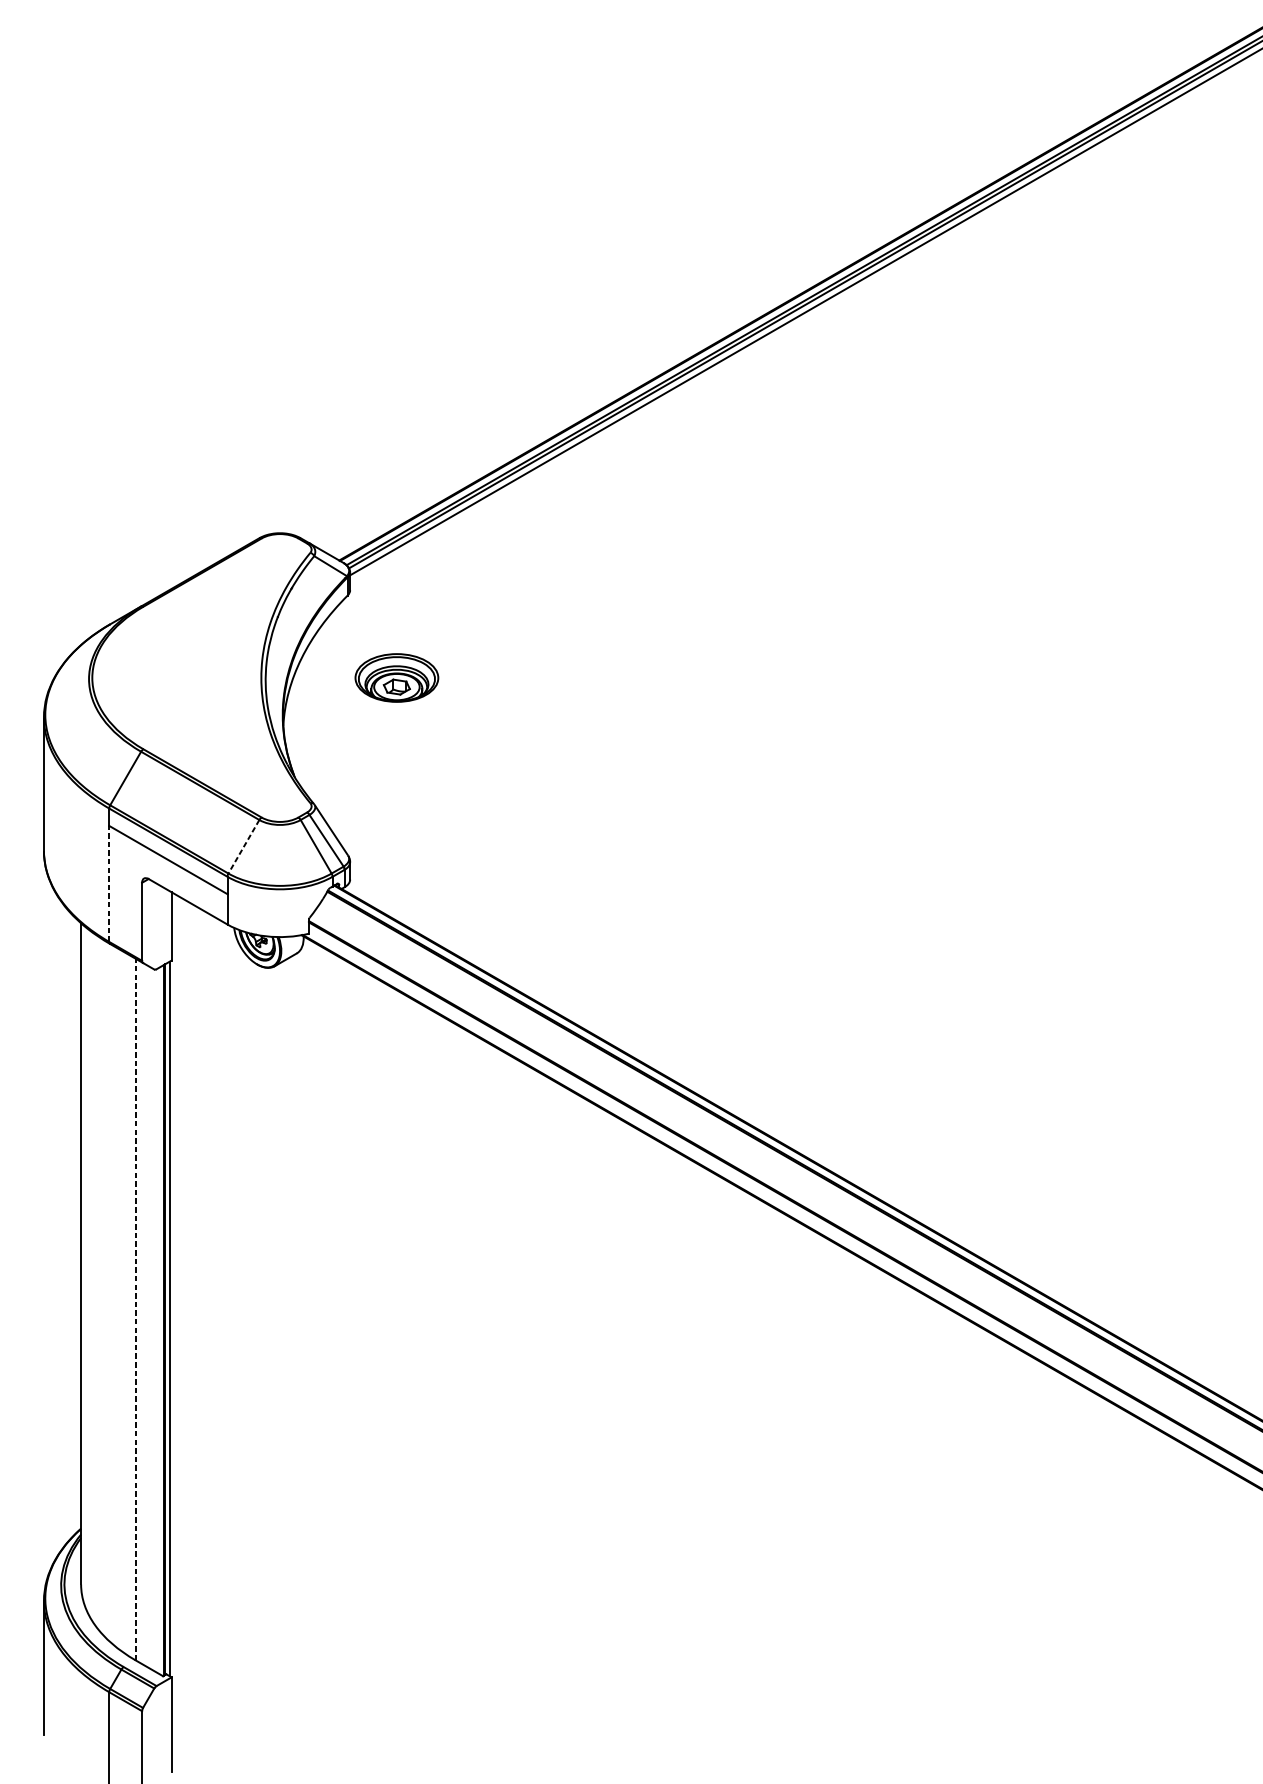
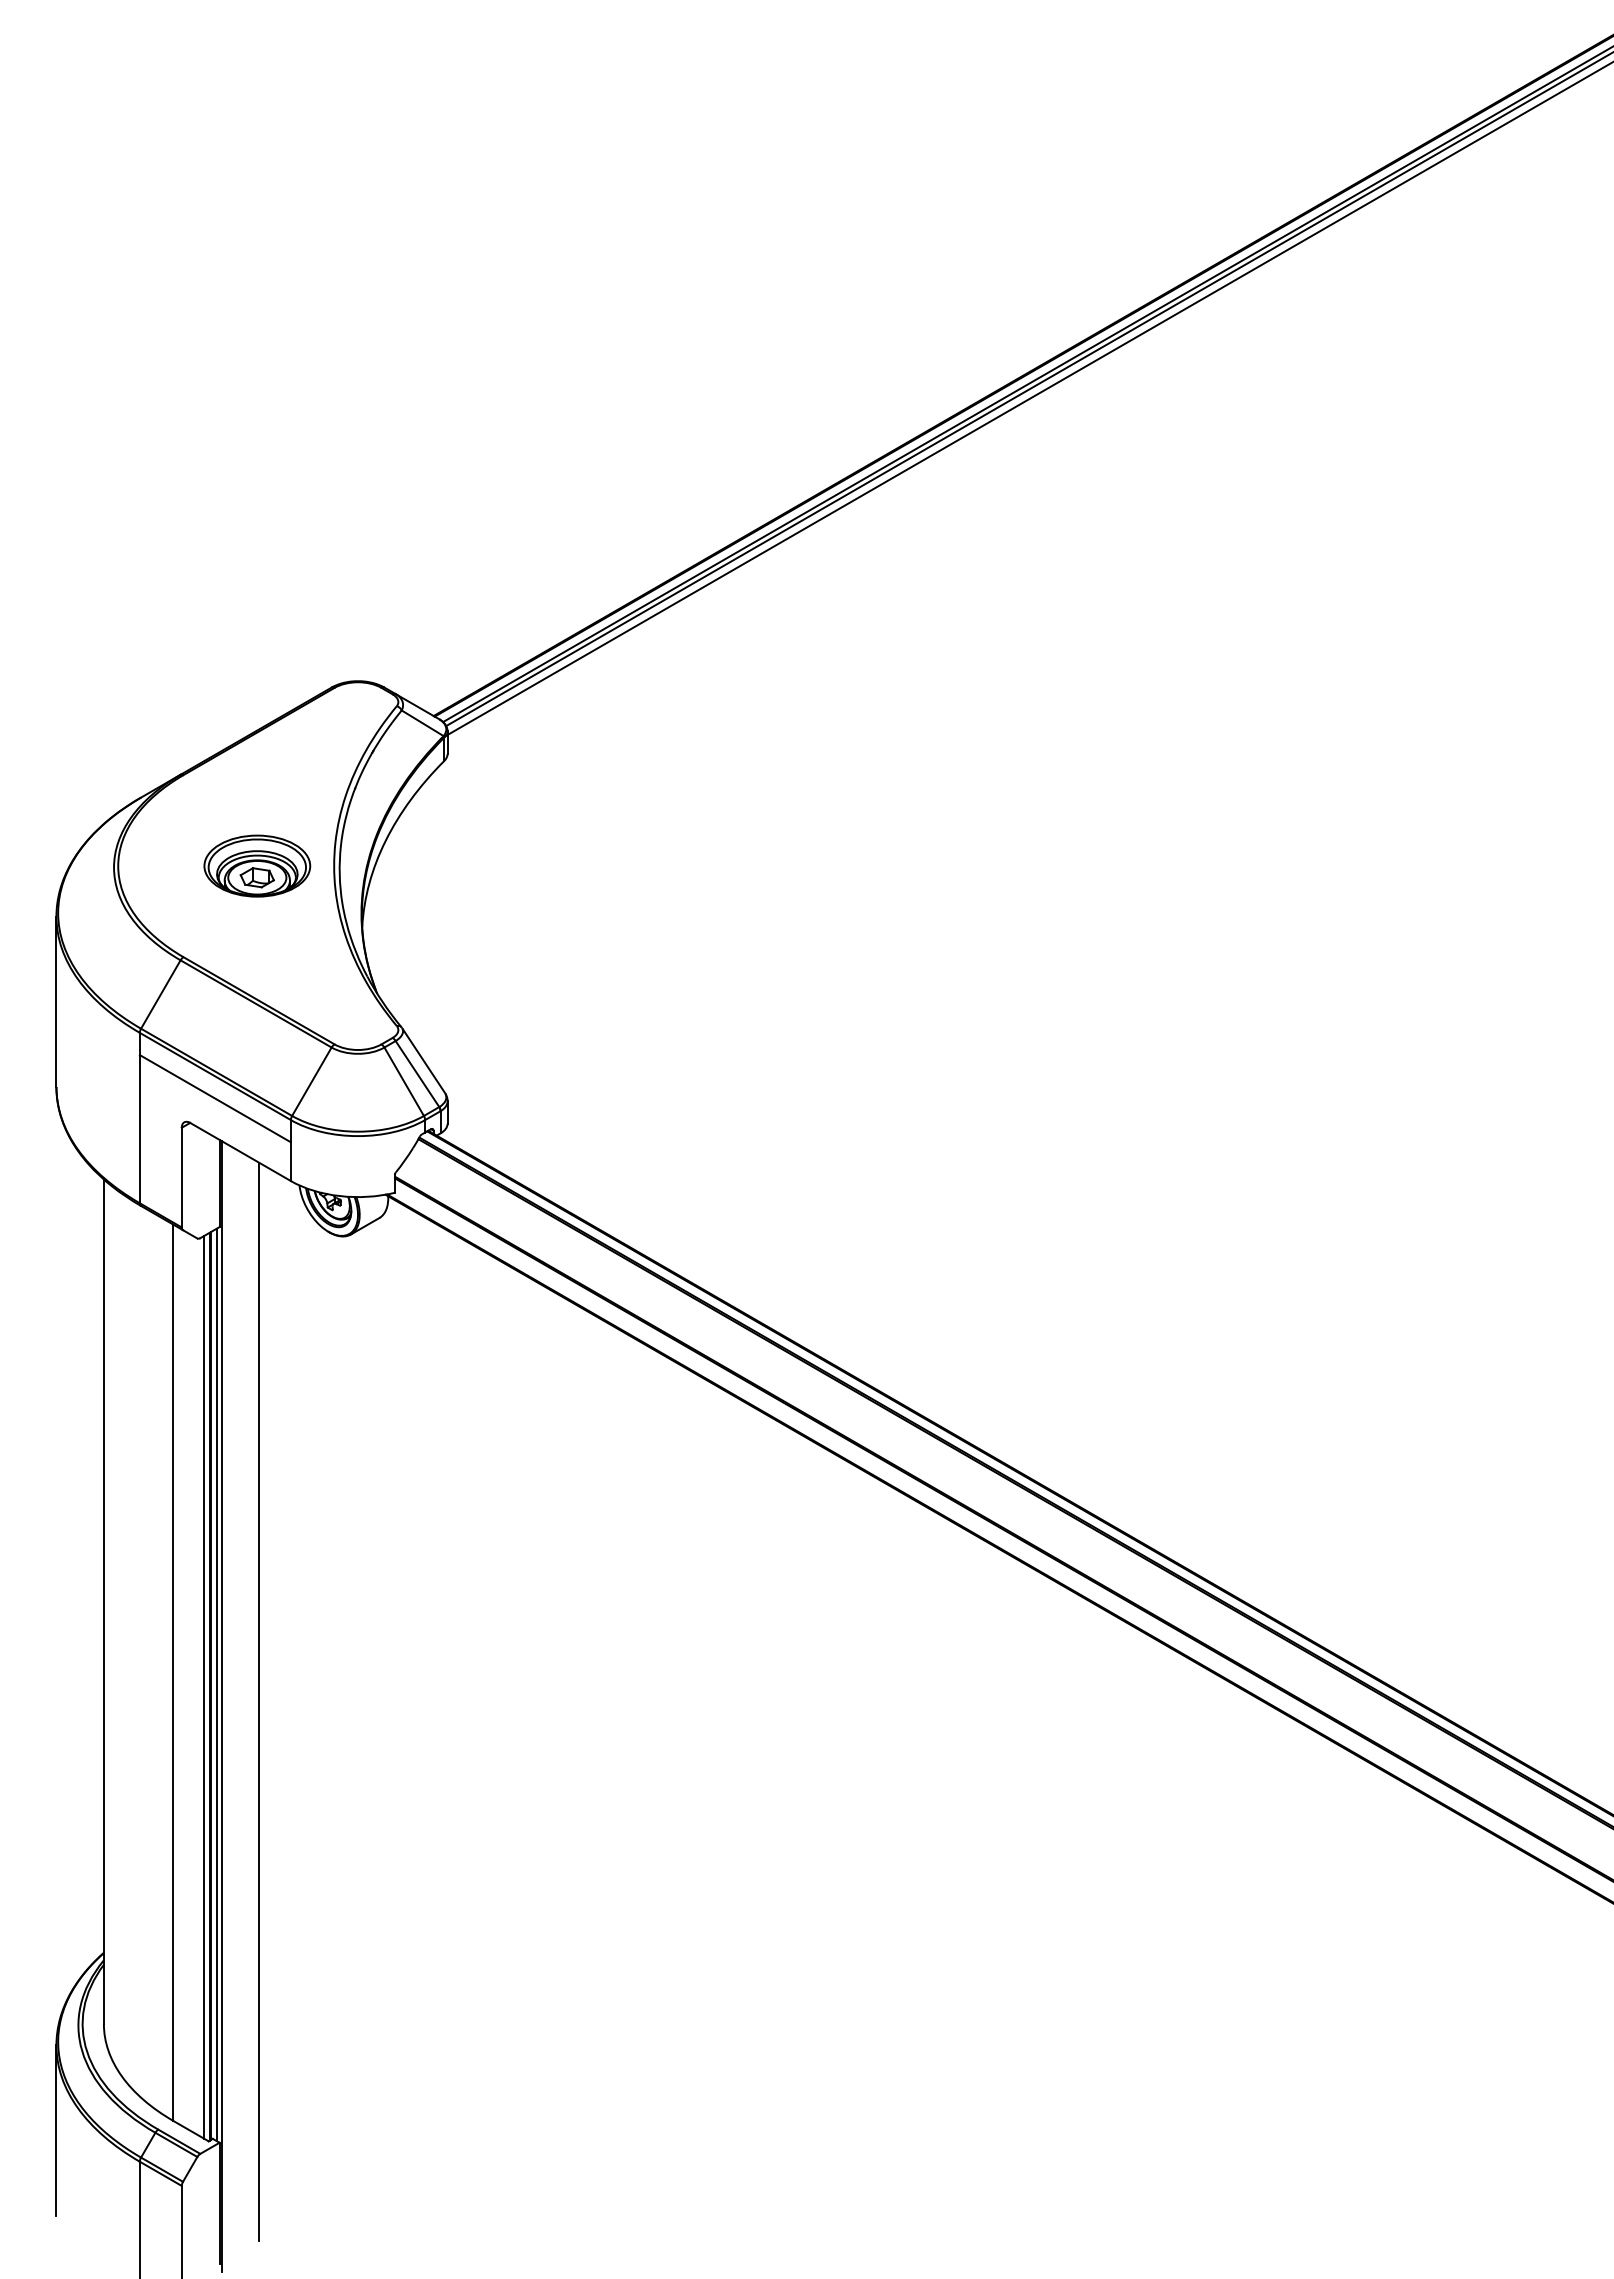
part: (397, 677) -> (257, 865), moved
line: (243, 846) -> (311, 1081), dashed -> solid
line: (108, 883) -> (139, 1128), dashed -> solid
line: (135, 1309) -> (173, 1672), dashed -> solid
line: (159, 1320) -> (204, 1686), added
line: (202, 1331) -> (259, 1701), added
line: (173, 1335) -> (222, 1706), added

